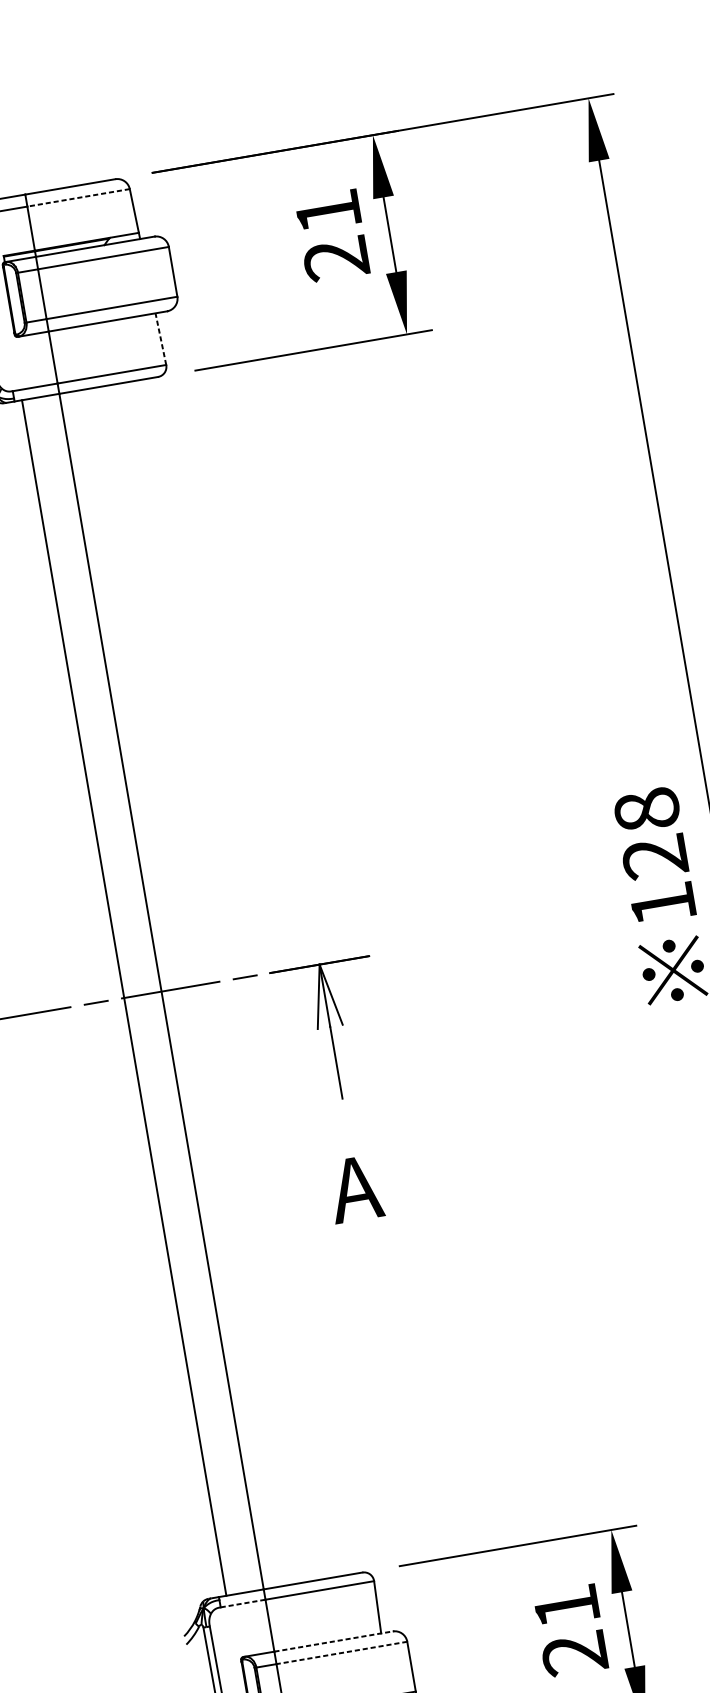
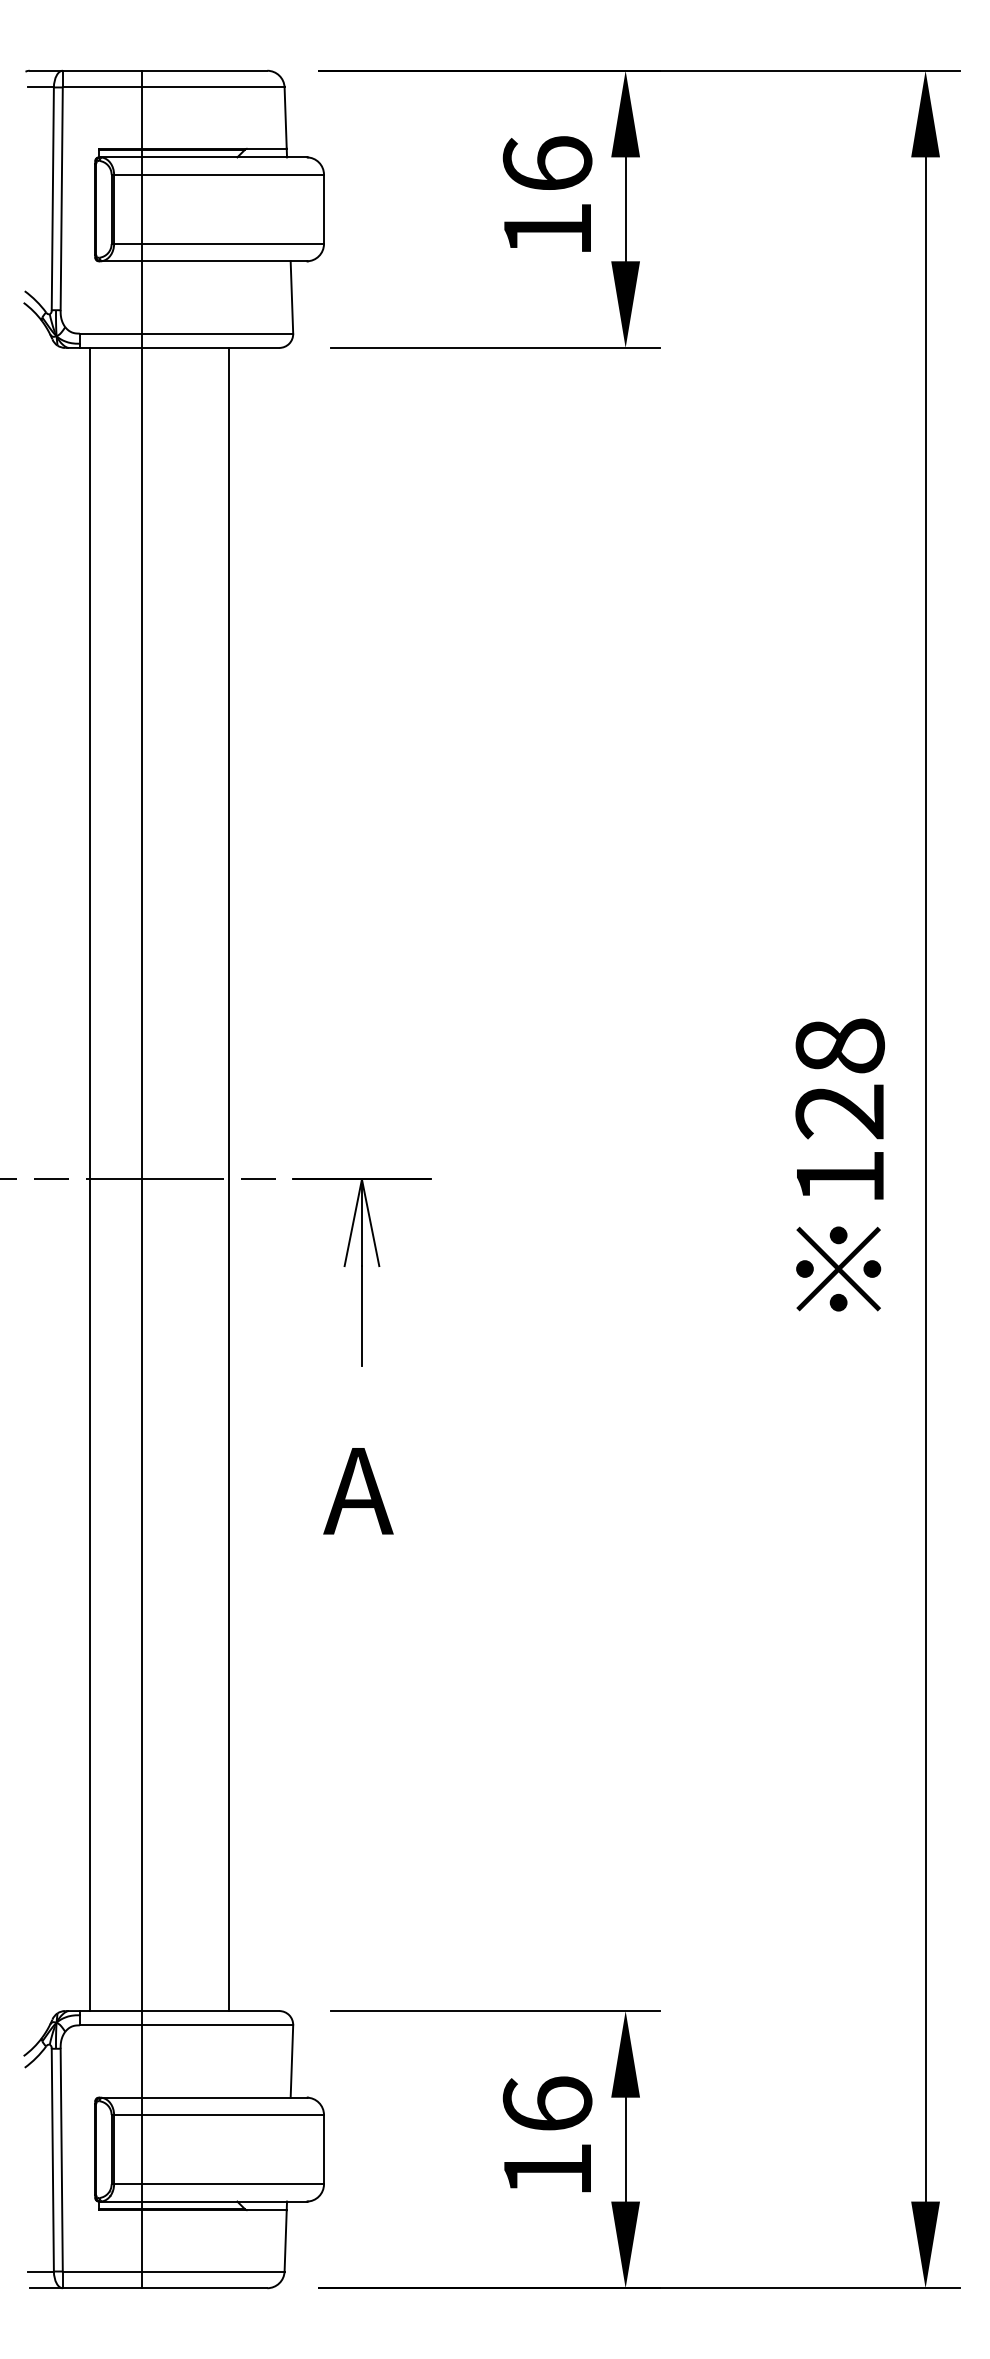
line: (77, 197) -> (212, 87), dashed -> solid
text: (332, 235) -> (547, 196), 21 -> 16
line: (160, 338) -> (291, 296), dashed -> solid
line: (223, 981) -> (228, 1179), added
line: (243, 1603) -> (111, 2025), dashed -> solid
text: (570, 1629) -> (547, 2136), 21 -> 16
line: (333, 1641) -> (224, 2097), dashed -> solid
line: (342, 1652) -> (233, 2114), dashed -> solid

